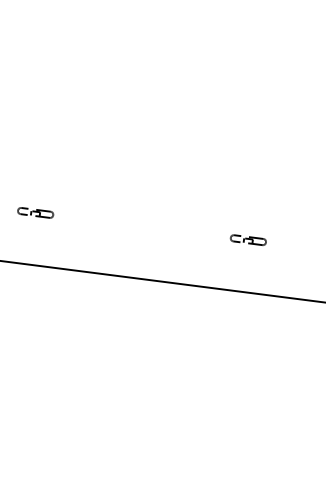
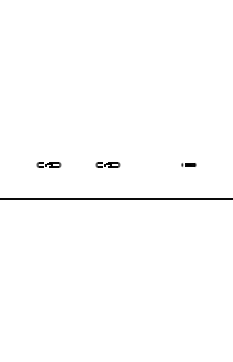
part: (124, 223) -> (107, 164), added
part: (247, 239) -> (188, 164), size x0.6

